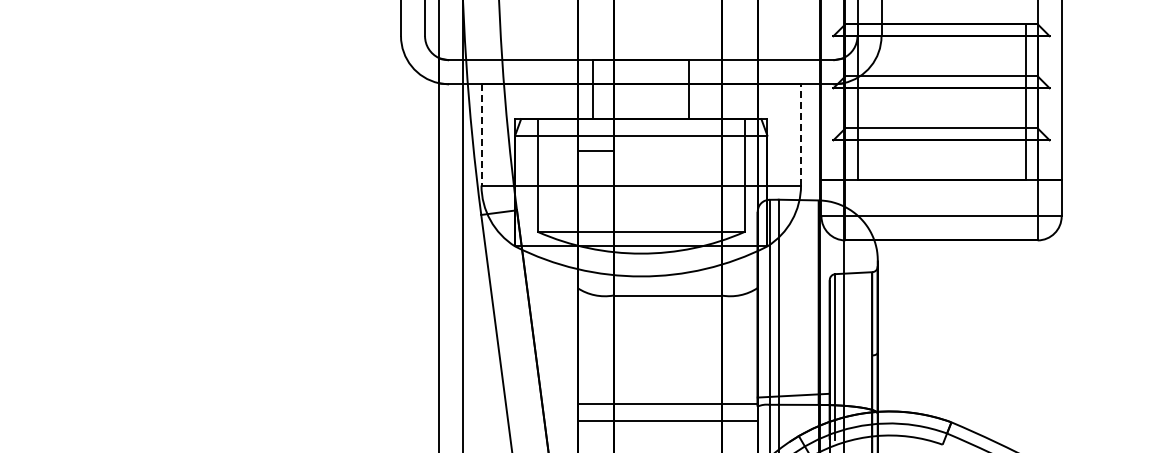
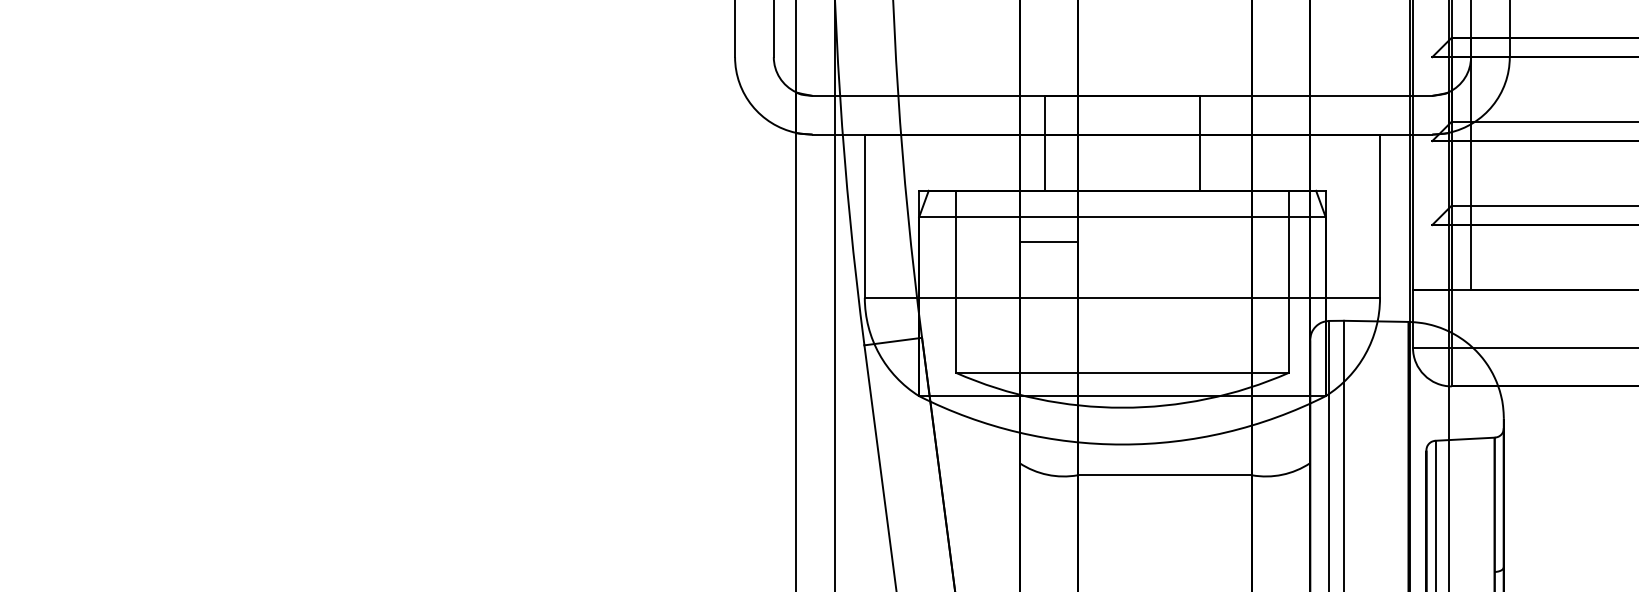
line: (481, 134) -> (864, 215), dashed -> solid
line: (801, 134) -> (1380, 215), dashed -> solid

